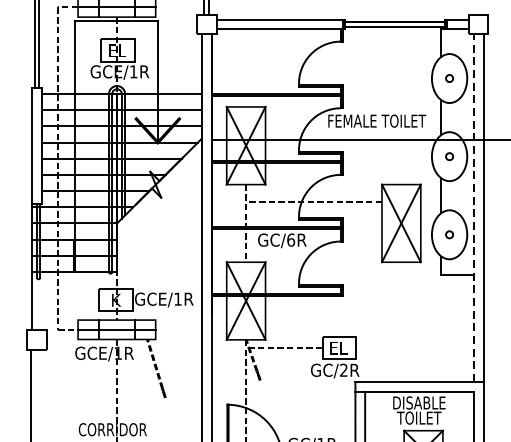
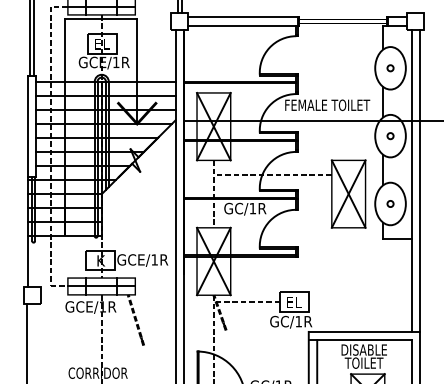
line: (473, 207) -> (411, 180), dashed -> solid
text: (290, 240) -> (252, 208), GC/6R -> GC/1R
text: (343, 370) -> (298, 321), GC/2R -> GC/1R

